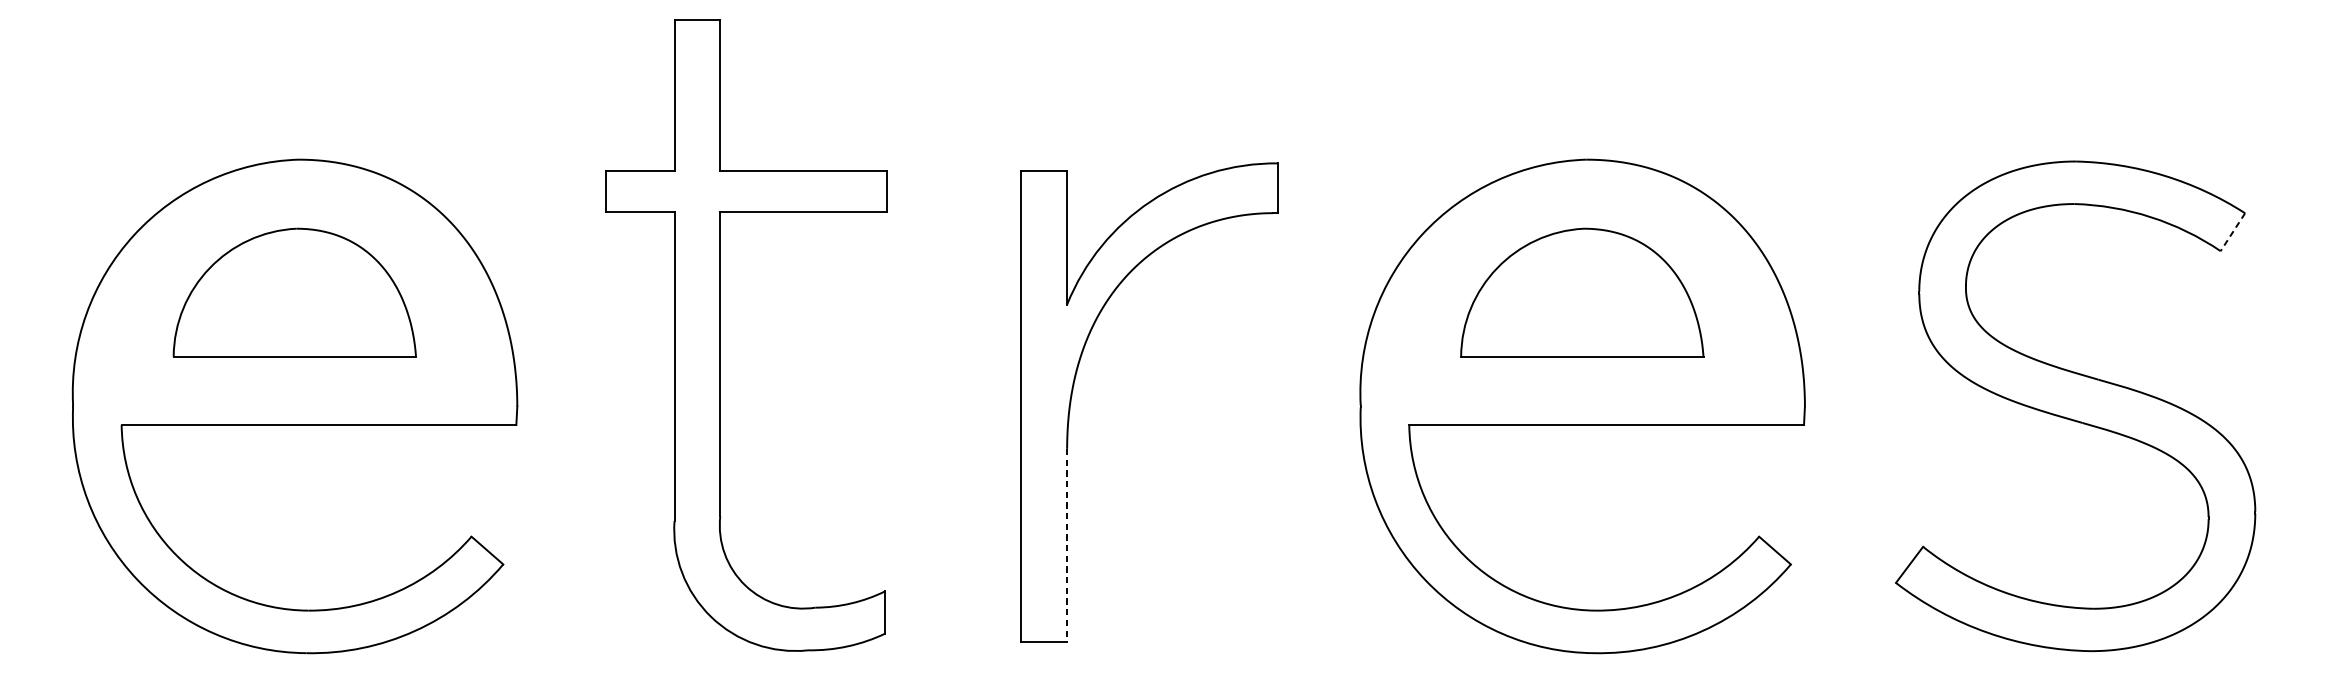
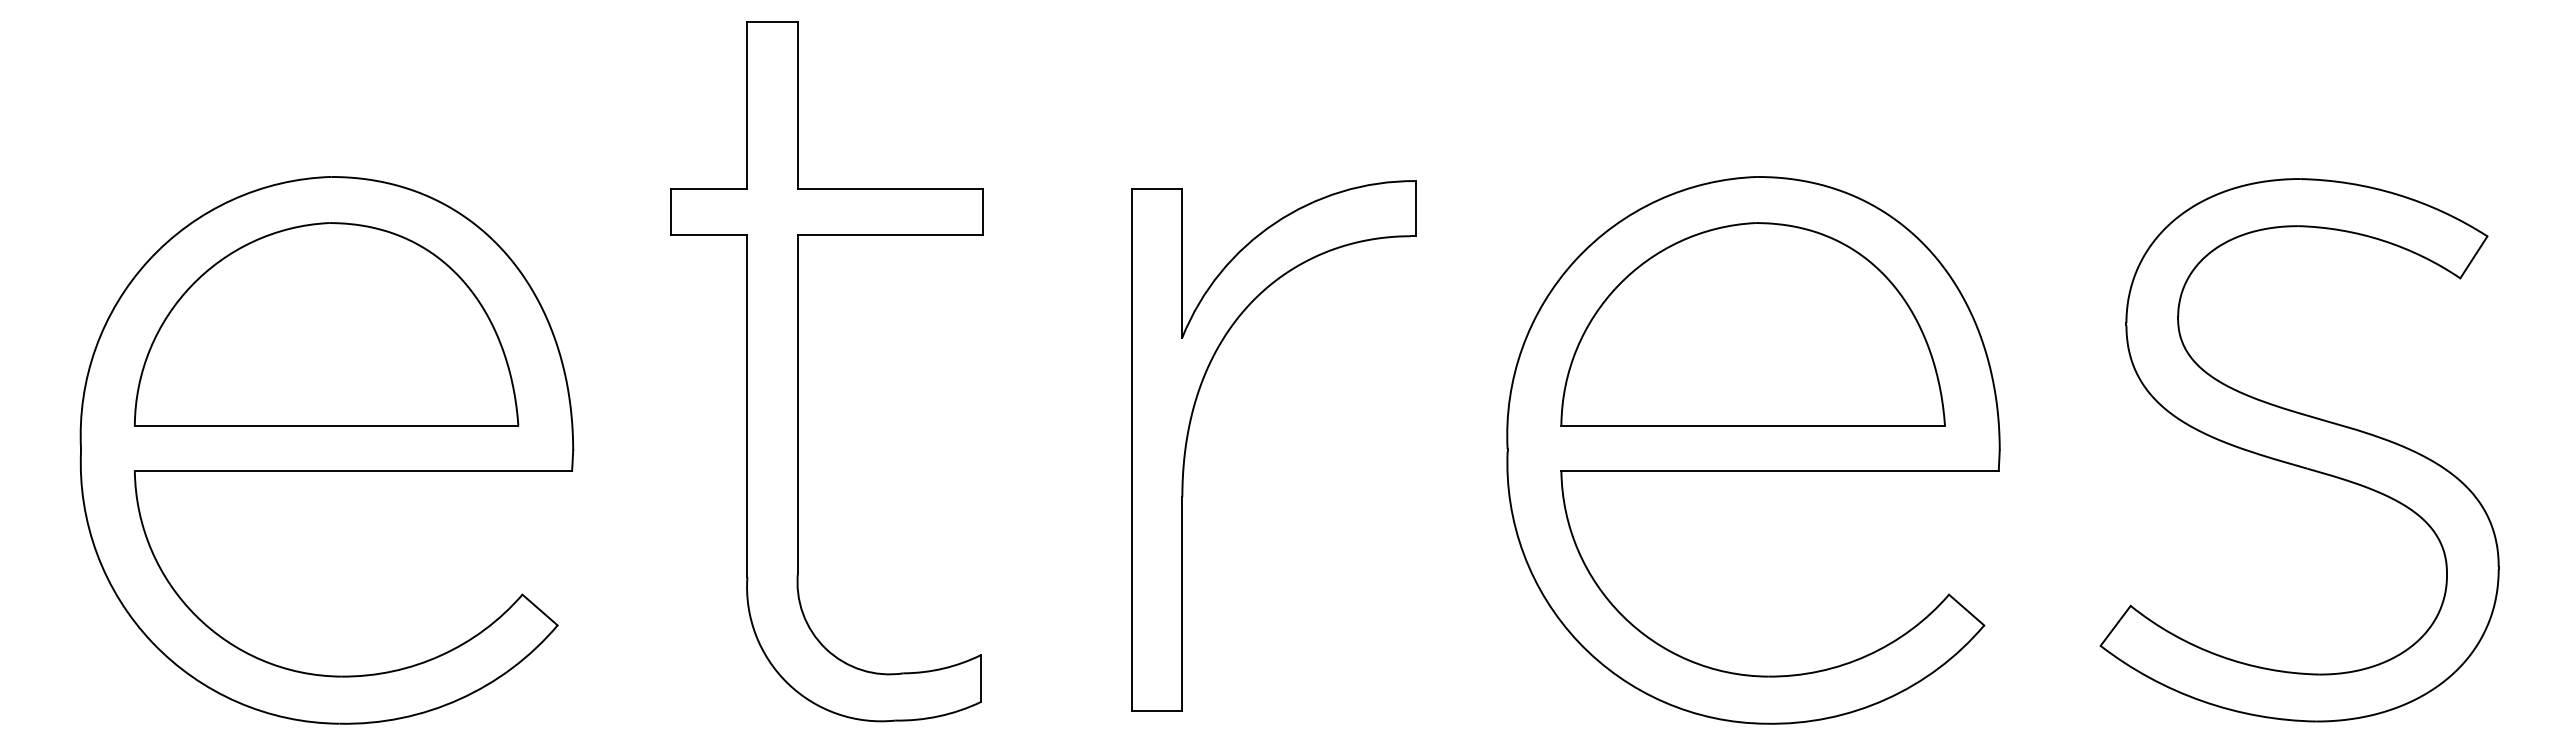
line: (2232, 232) -> (2473, 257), dashed -> solid
part: (294, 292) -> (326, 324), size x1.43
part: (1581, 292) -> (1752, 324), size x1.43
line: (1067, 545) -> (1182, 604), dashed -> solid

